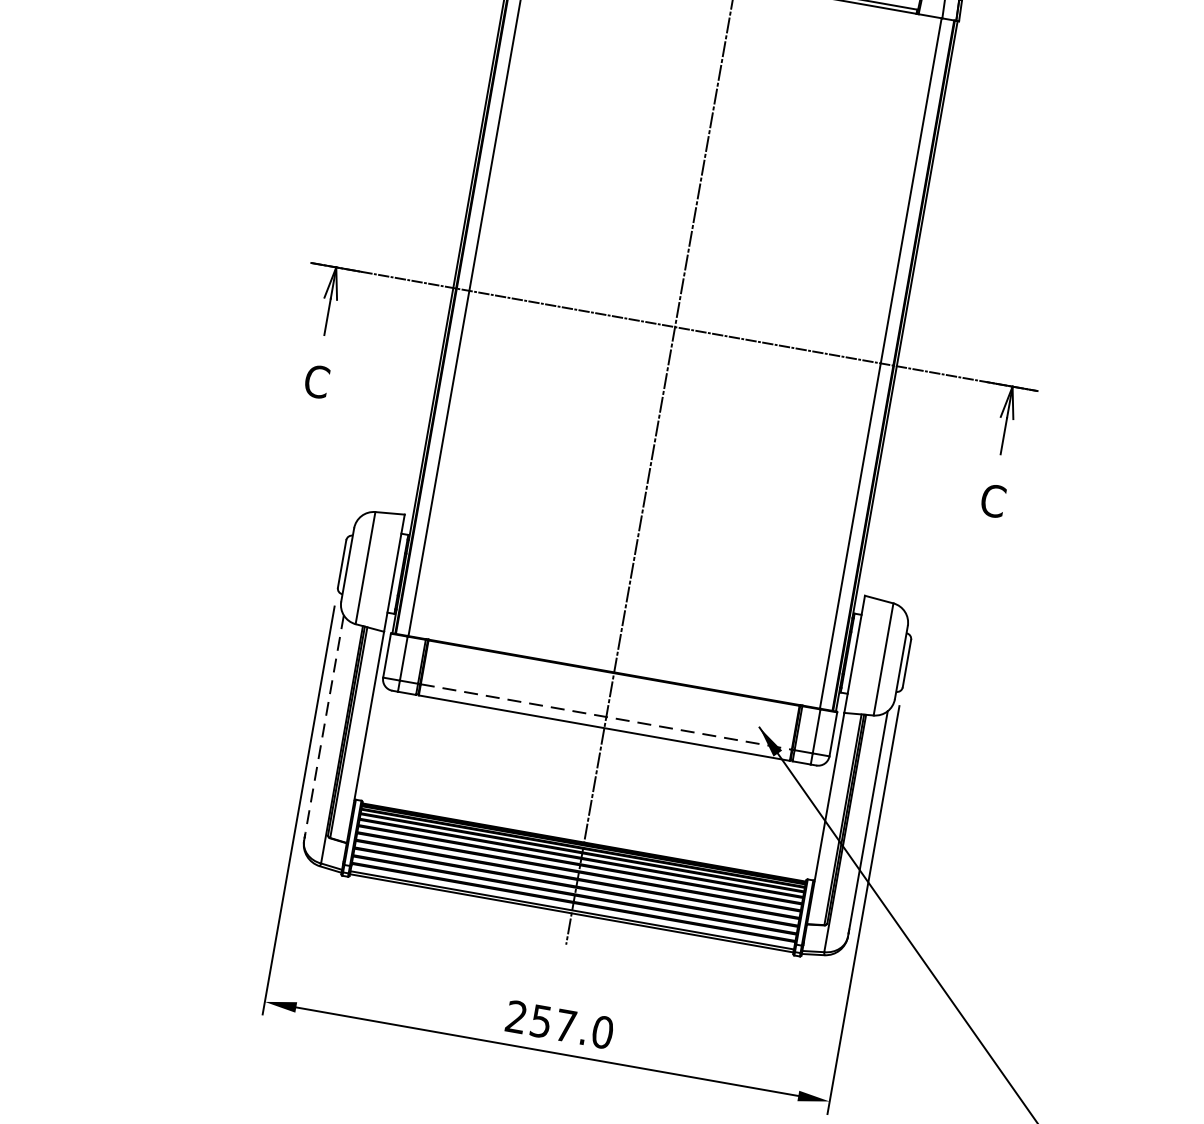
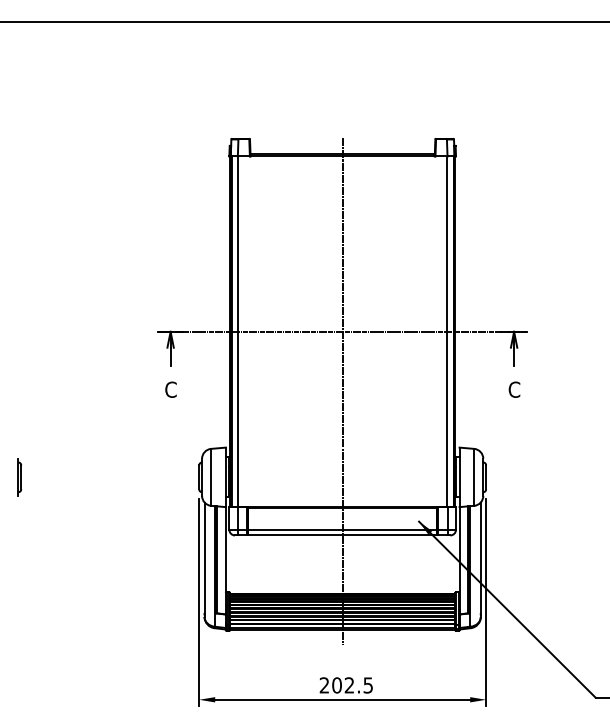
line: (608, 716) -> (343, 529), dashed -> solid
line: (324, 725) -> (204, 558), dashed -> solid
text: (571, 1026) -> (352, 685), 257.0 -> 202.5

